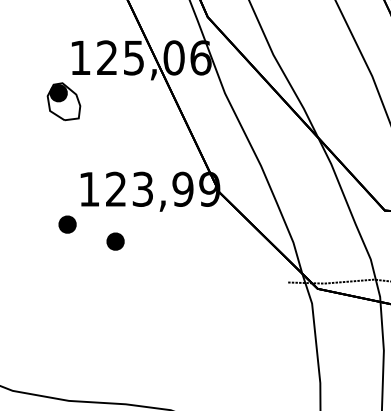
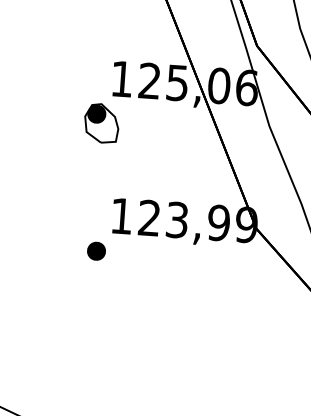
part: (115, 241) -> (145, 272), removed

